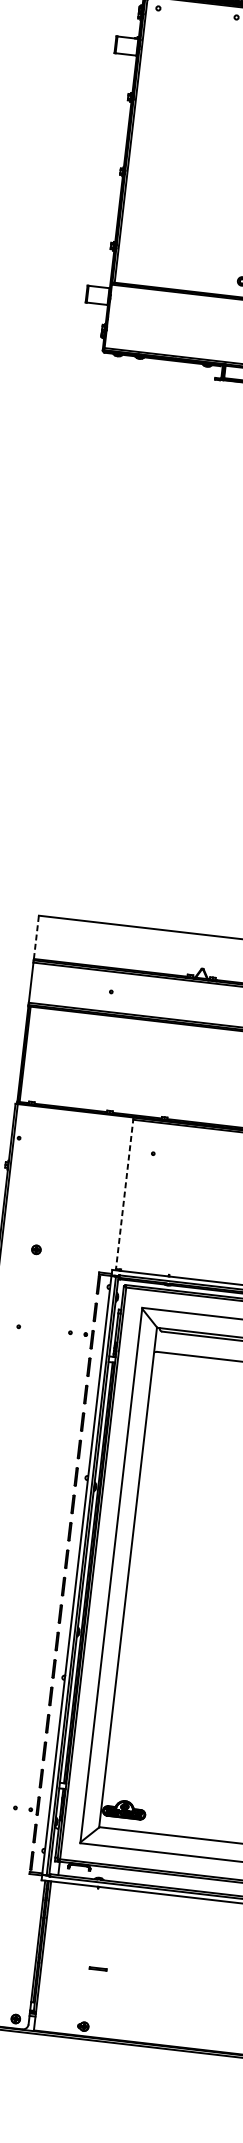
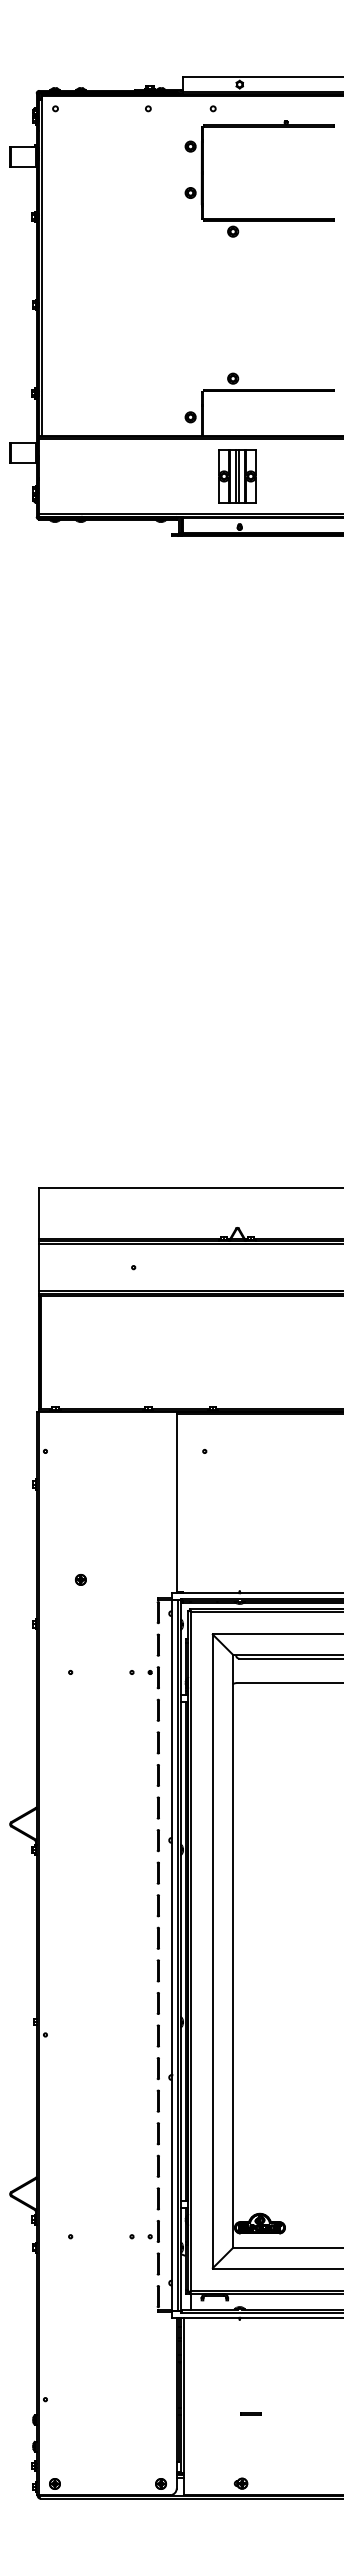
line: (36, 937) -> (38, 1213), dashed -> solid
line: (124, 1193) -> (176, 1502), dashed -> solid

